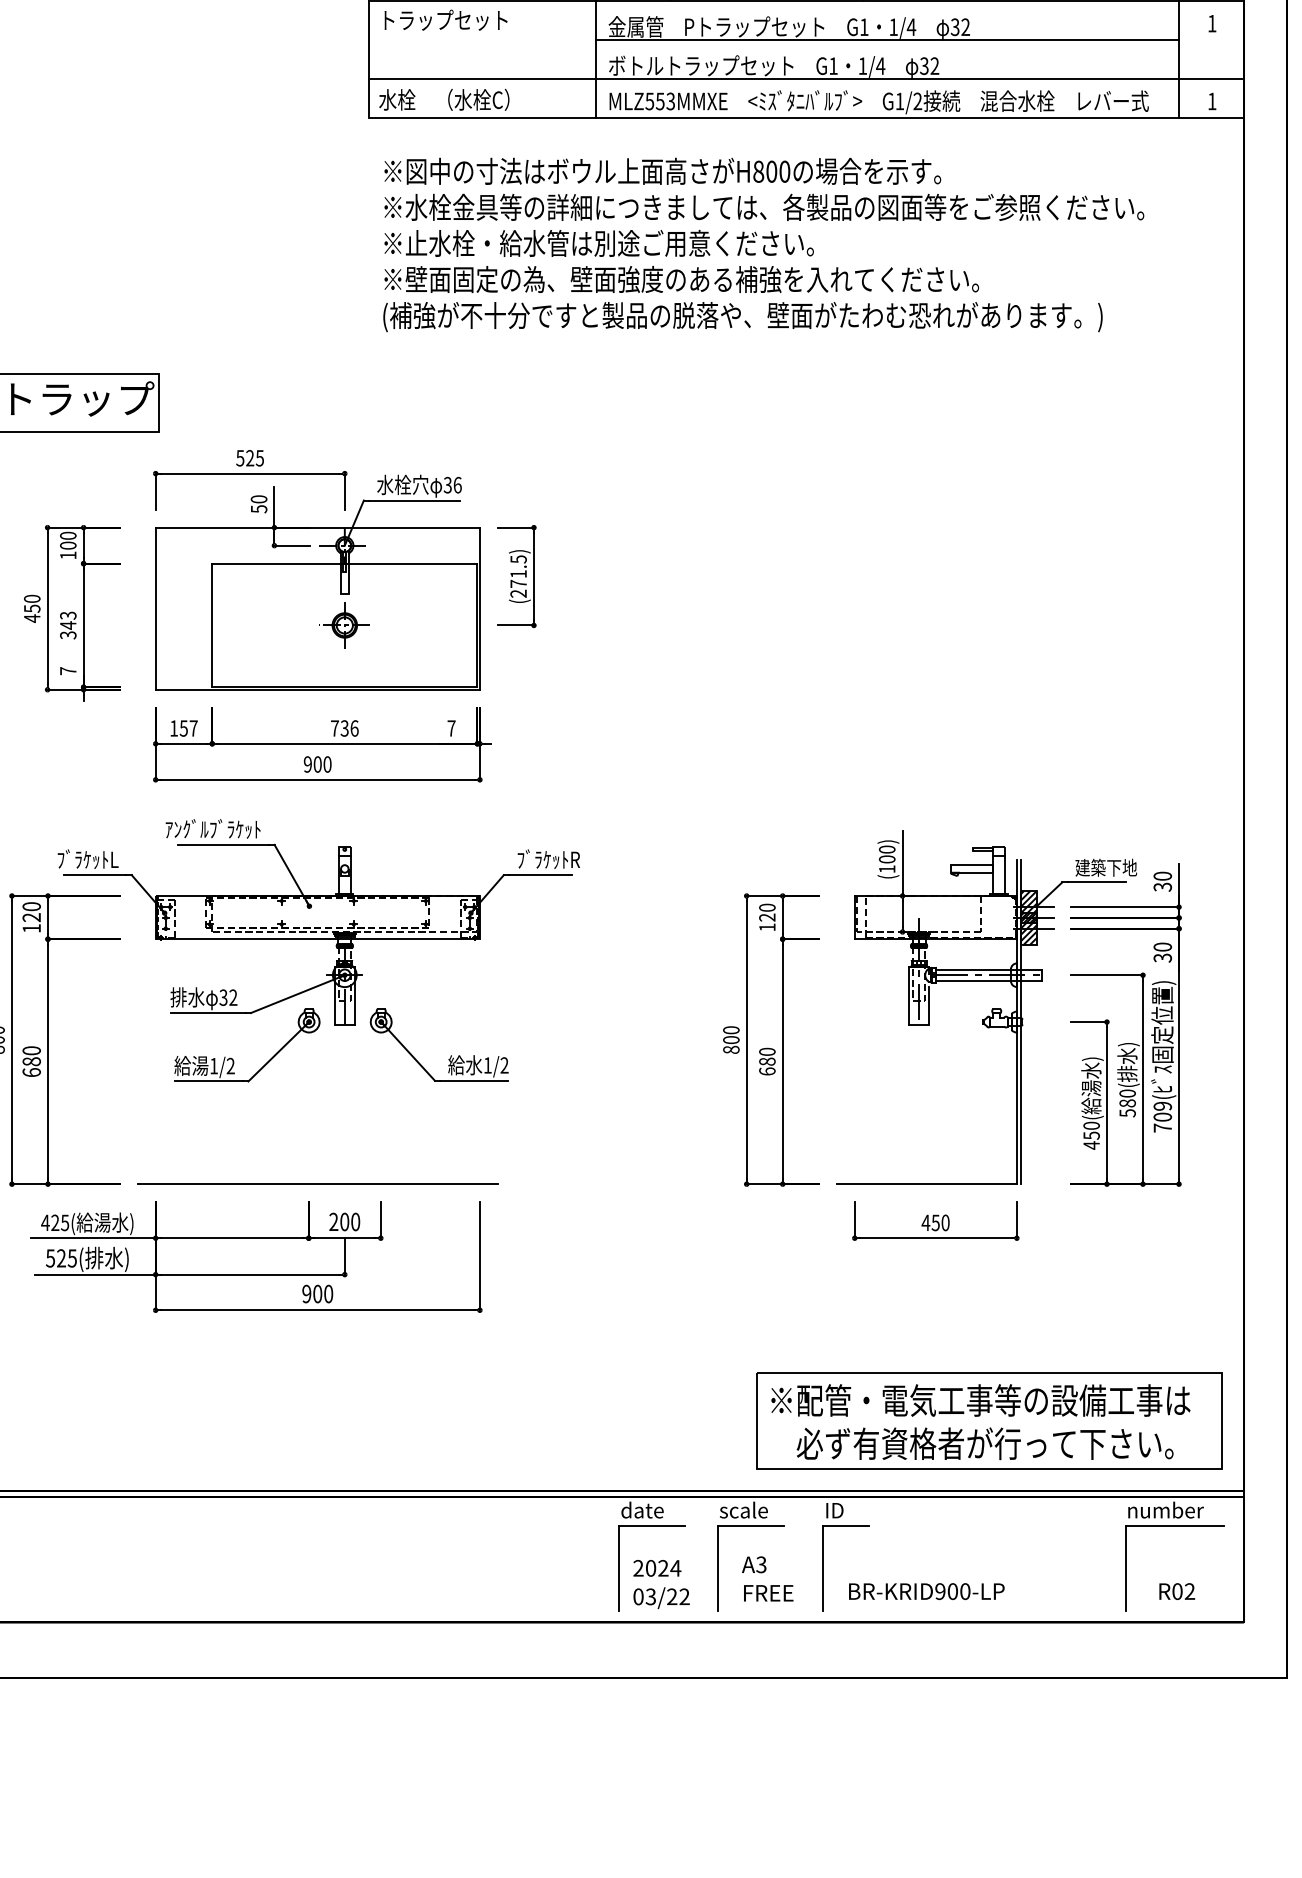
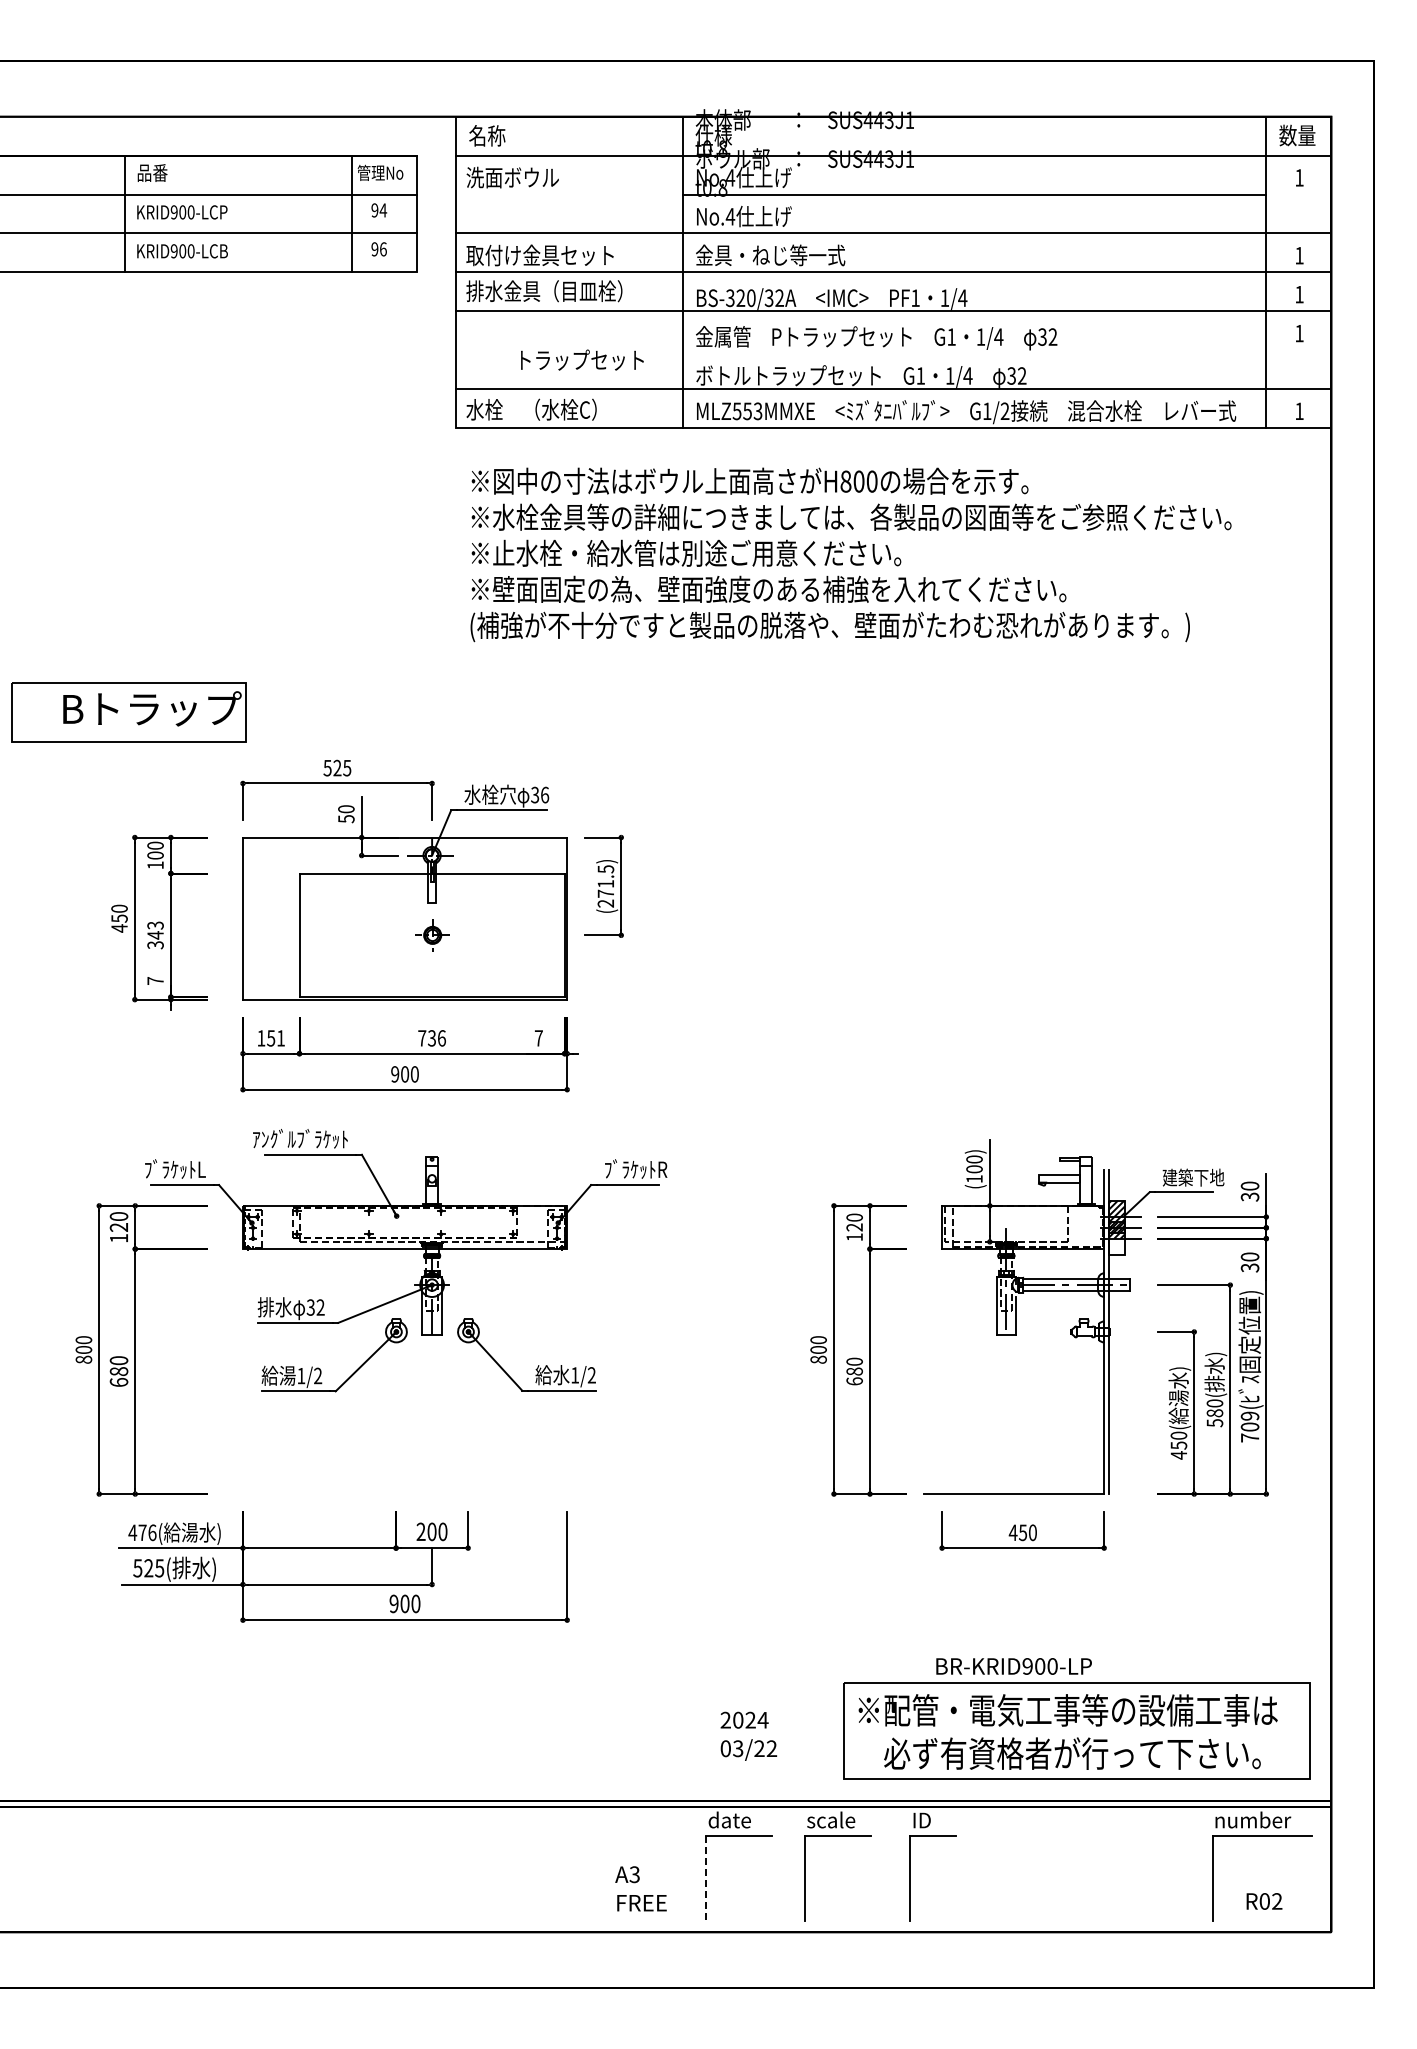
text: (446, 19) -> (582, 359), moved
line: (887, 40) -> (974, 350), removed
part: (346, 625) -> (433, 935), size x0.7
text: (194, 728) -> (281, 1038), 157 -> 151
hatch: (1029, 936) -> (1116, 1246), removed
line: (317, 1184) -> (404, 1494), removed
text: (60, 1222) -> (147, 1532), 425( -> 476(
line: (619, 1568) -> (706, 1878), solid -> dashed
text: (767, 1578) -> (640, 1888), moved
text: (661, 1583) -> (748, 1735), moved
text: (926, 1591) -> (1013, 1666), moved

